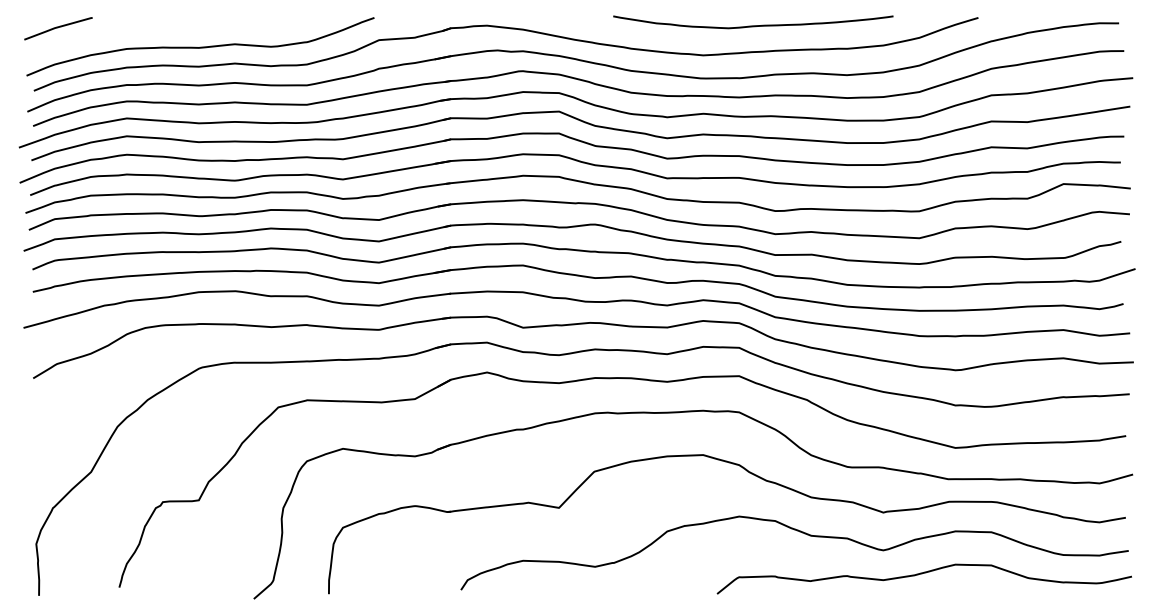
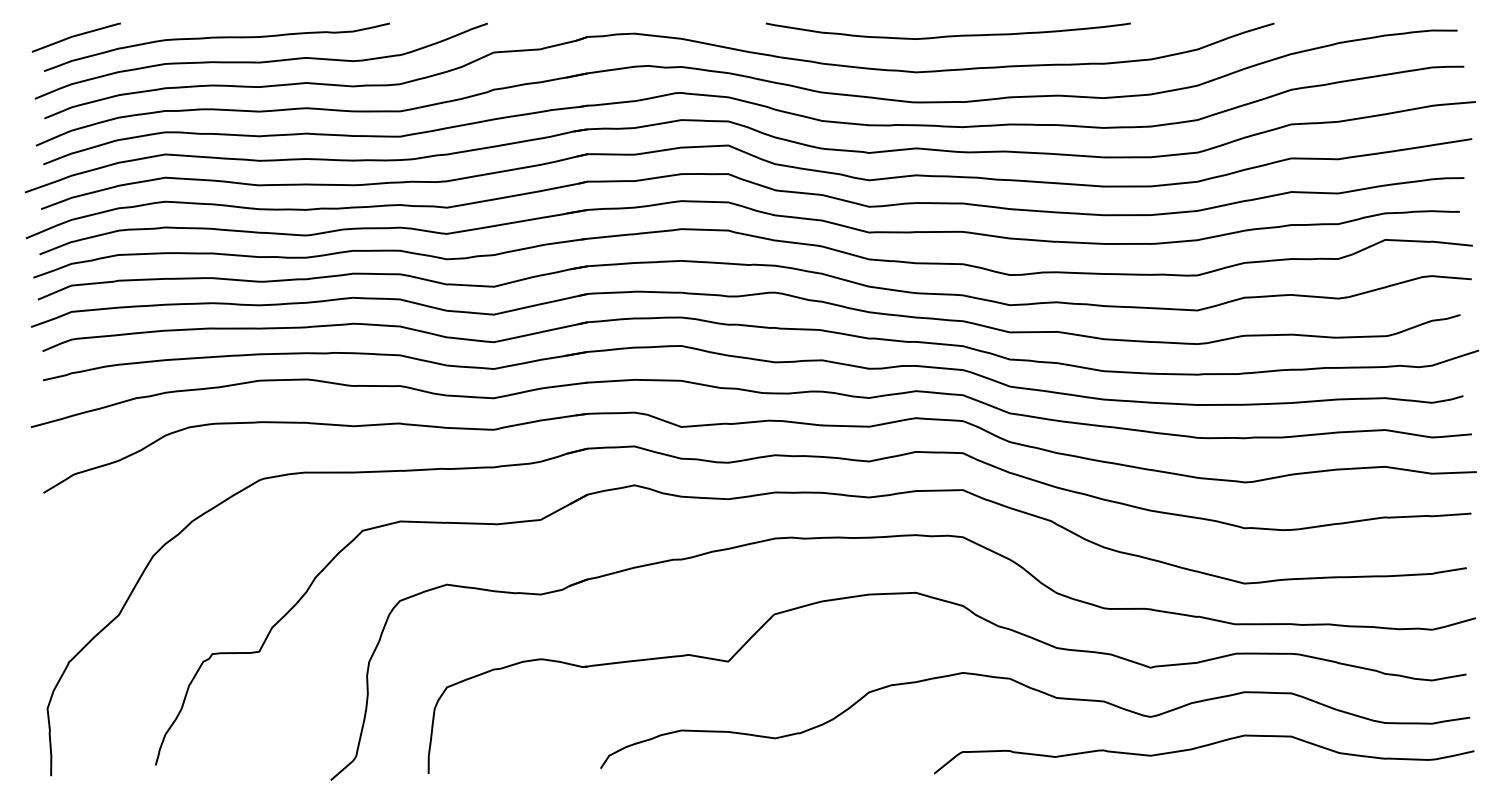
curve: (752, 25) -> (947, 35), moved
curve: (166, 29) -> (216, 38), added

